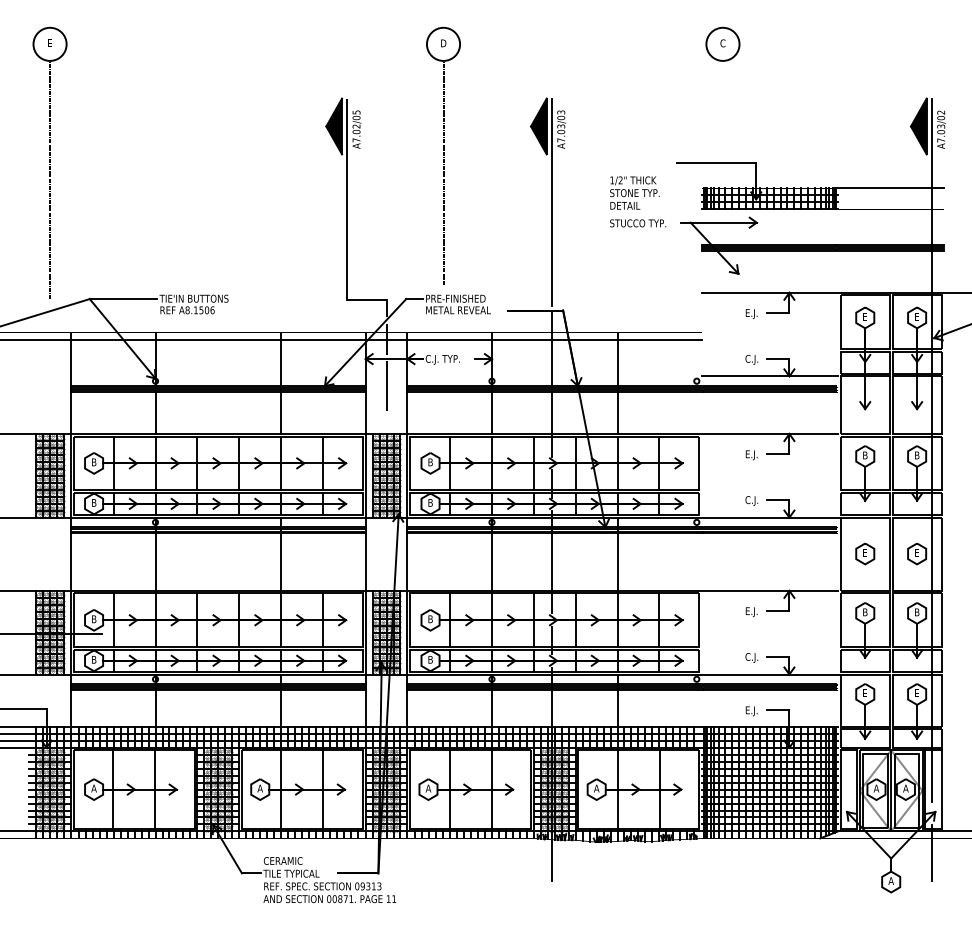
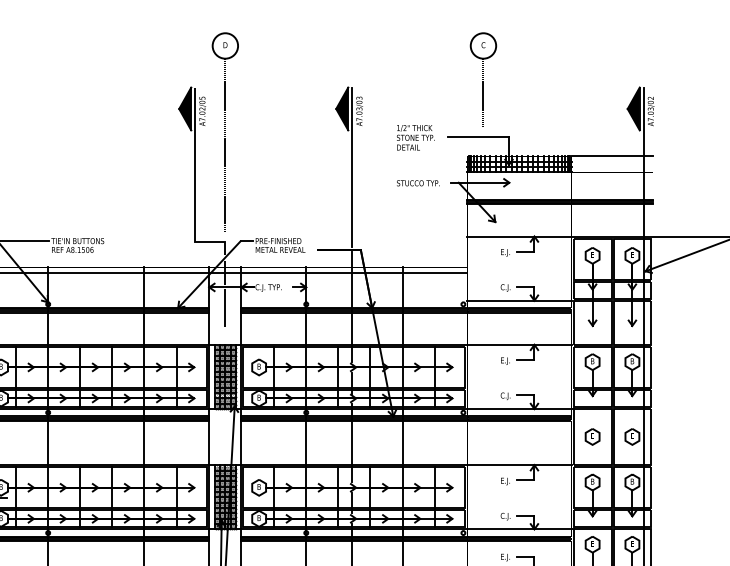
line: (722, 104) -> (483, 92), added
part: (443, 155) -> (225, 131), moved
text: (634, 192) -> (415, 137), moved

